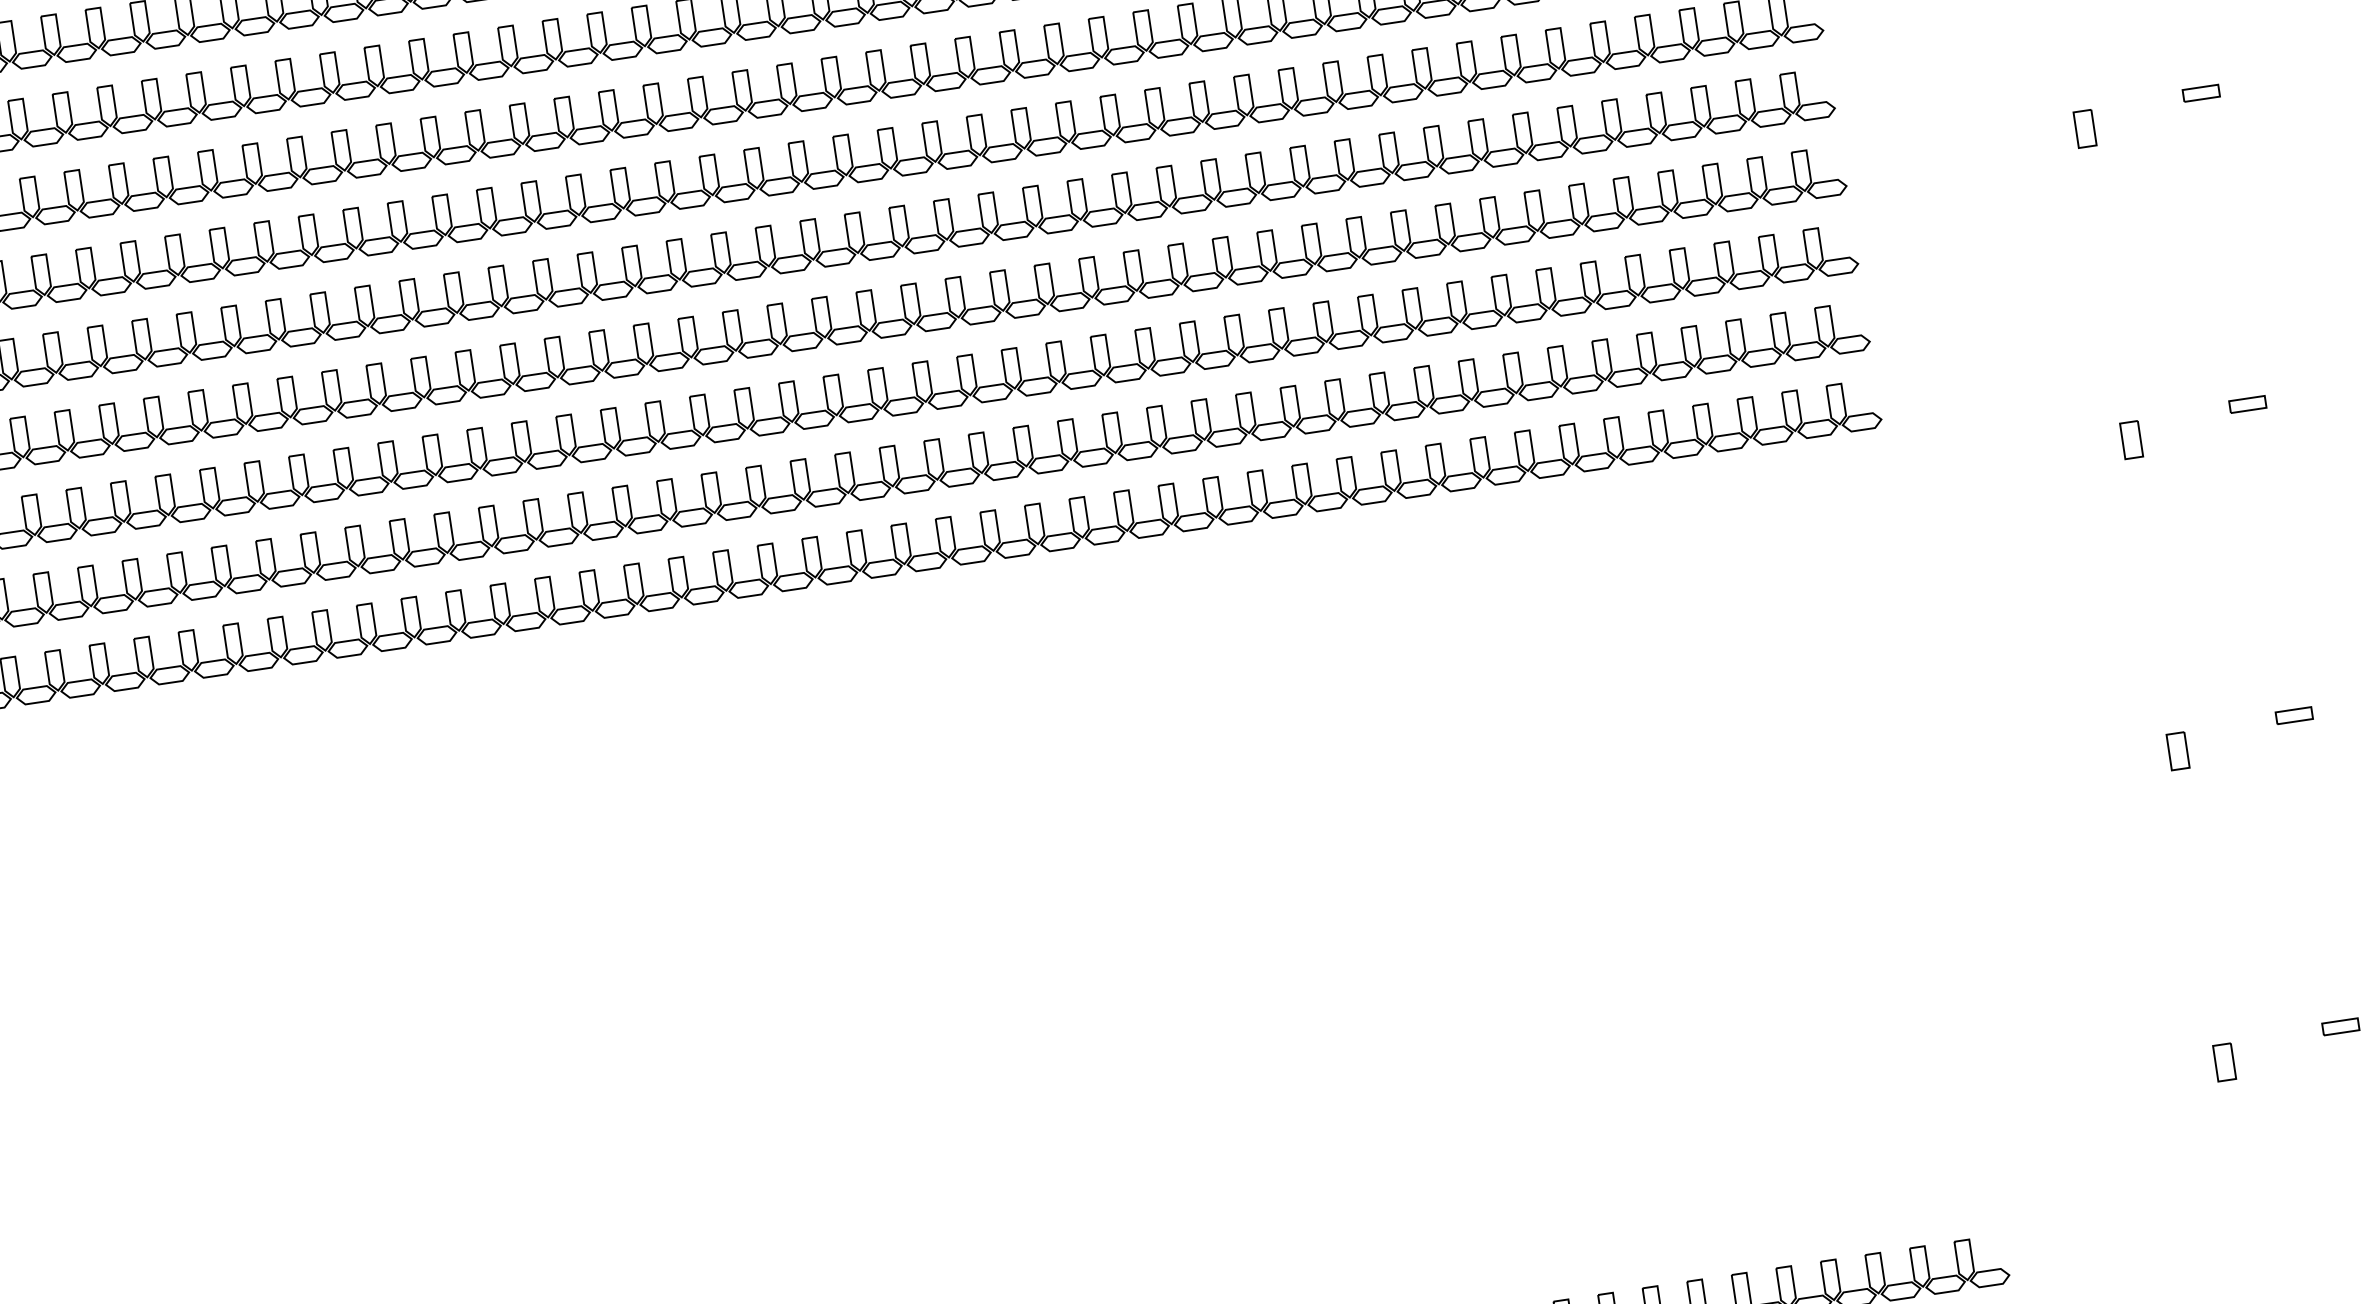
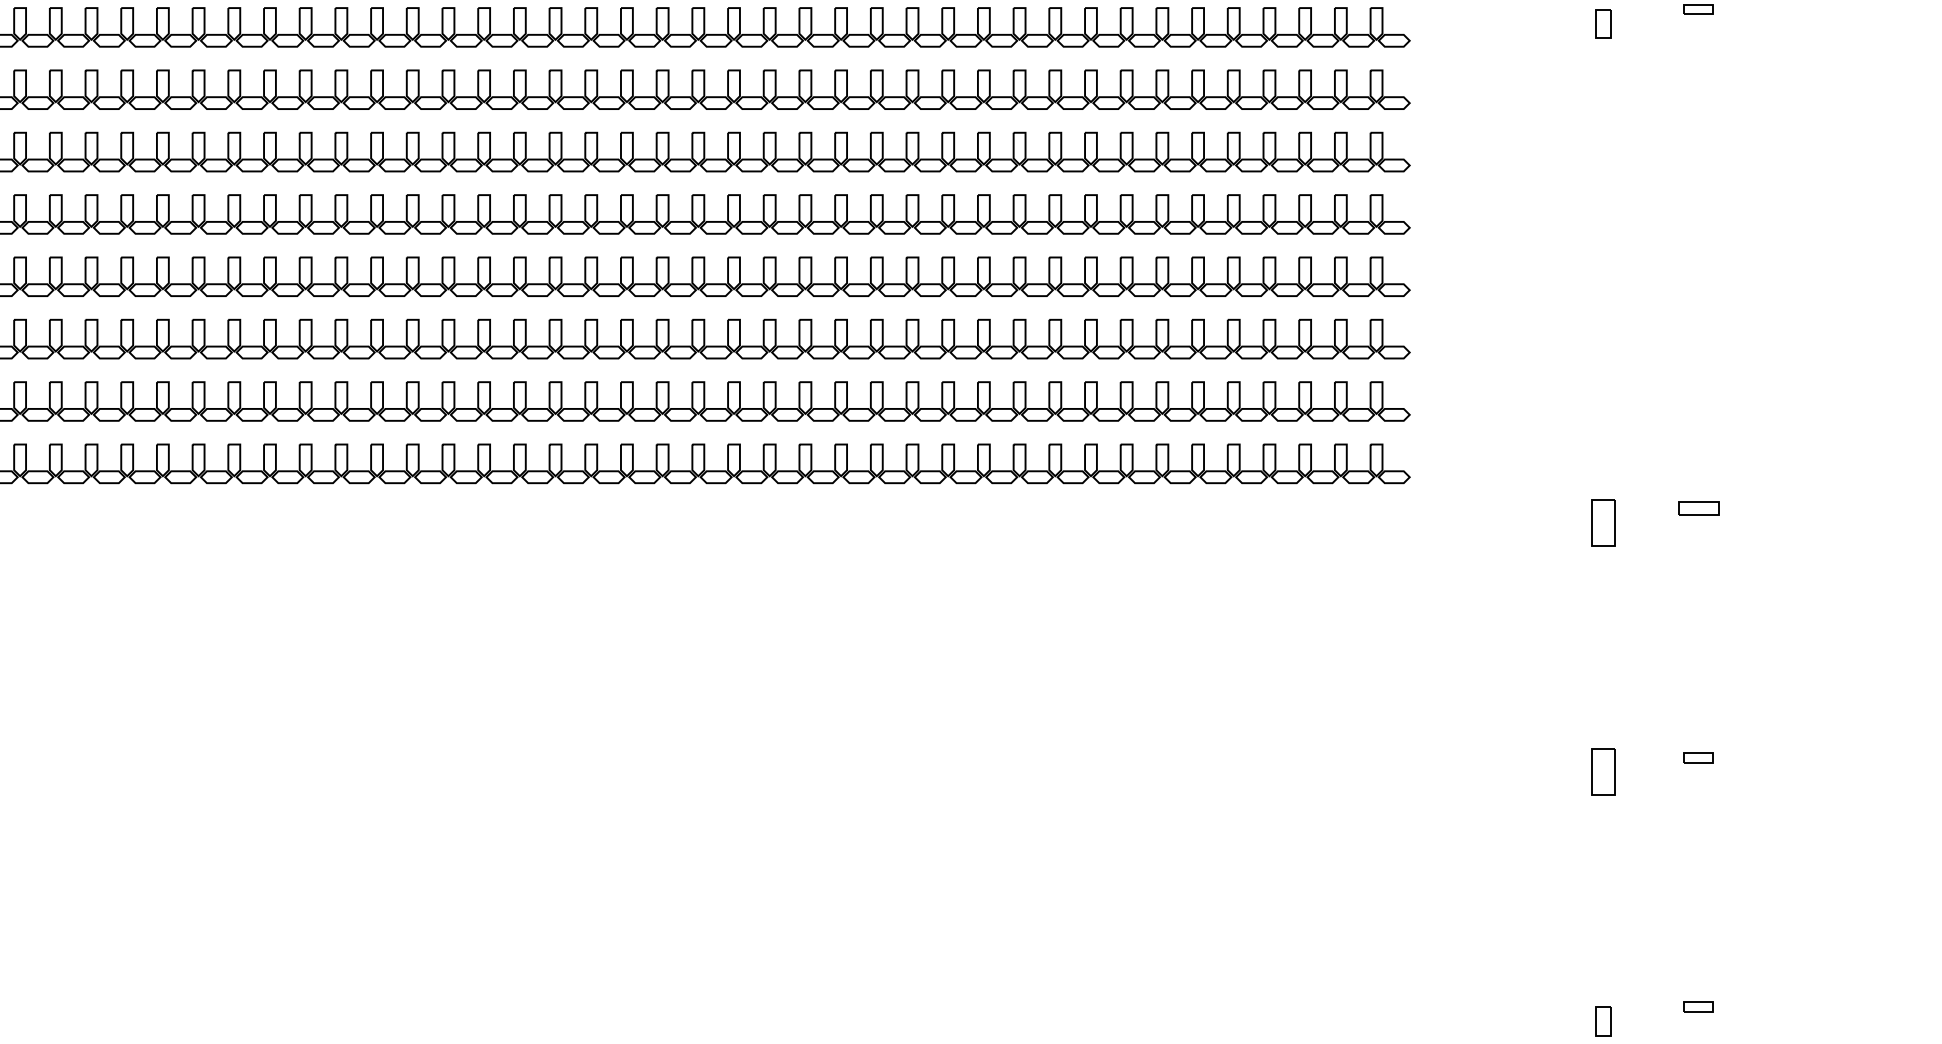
part: (2200, 92) -> (1698, 258), removed
part: (2085, 129) -> (1603, 273), removed
part: (2247, 404) -> (1698, 508), size x1.4
part: (2131, 439) -> (1603, 522), size x1.6
part: (2178, 750) -> (1603, 771), size x1.6

